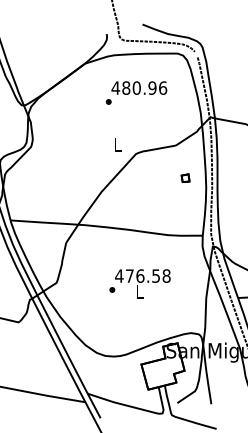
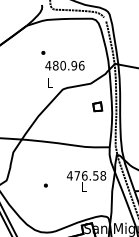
text: (139, 87) -> (65, 65), moved
part: (185, 177) -> (97, 106), size x1.6
text: (142, 283) -> (86, 181), moved

